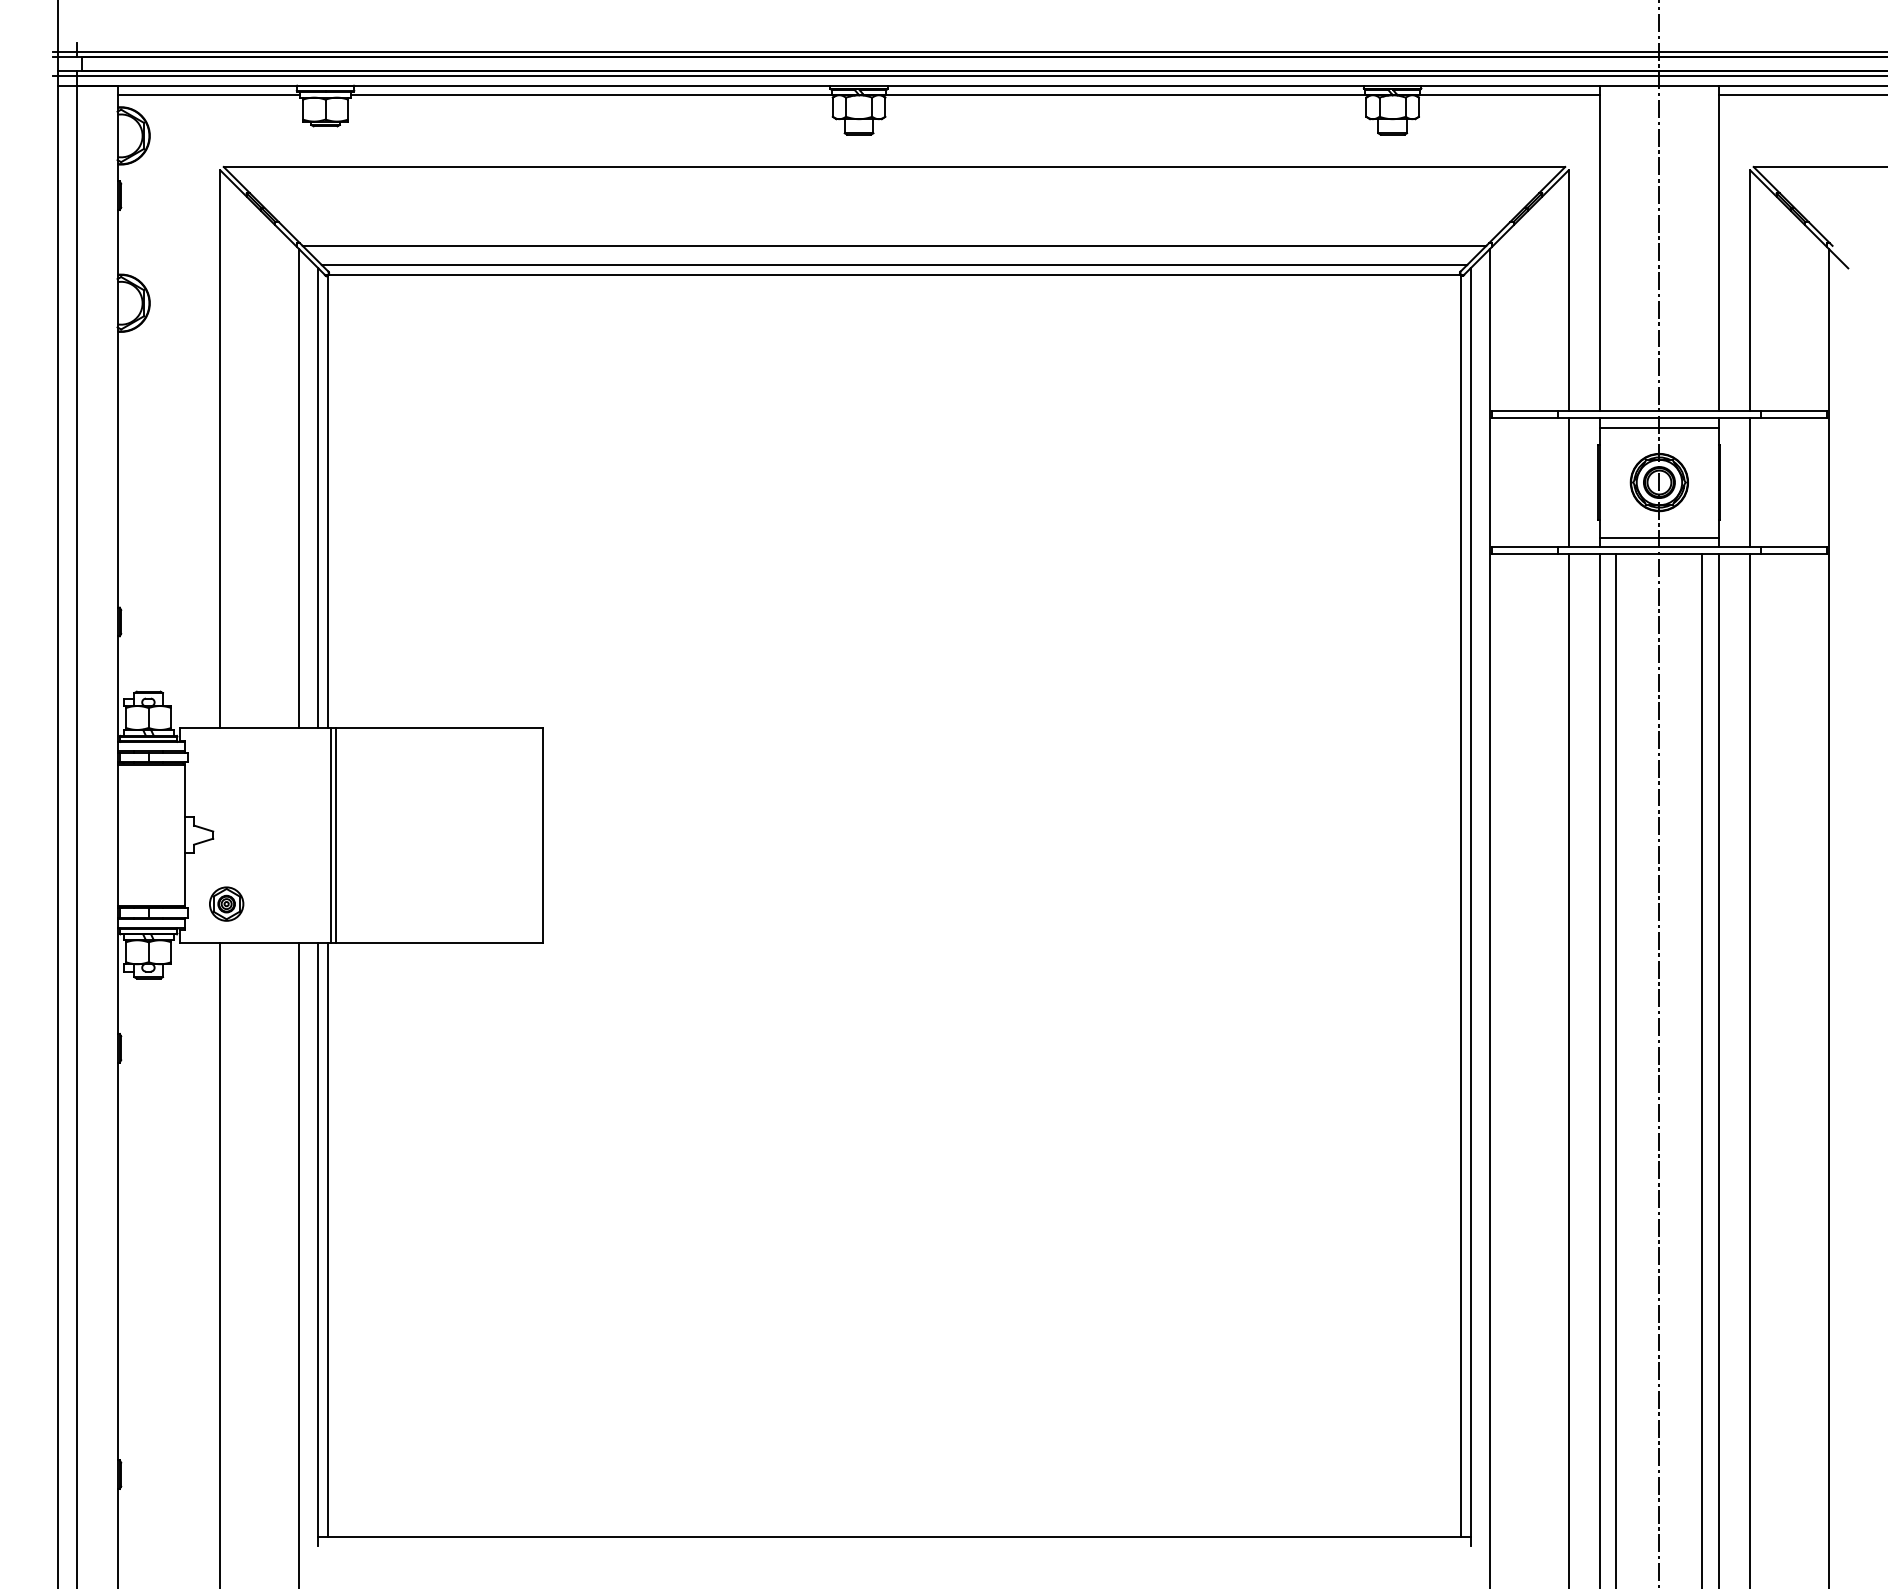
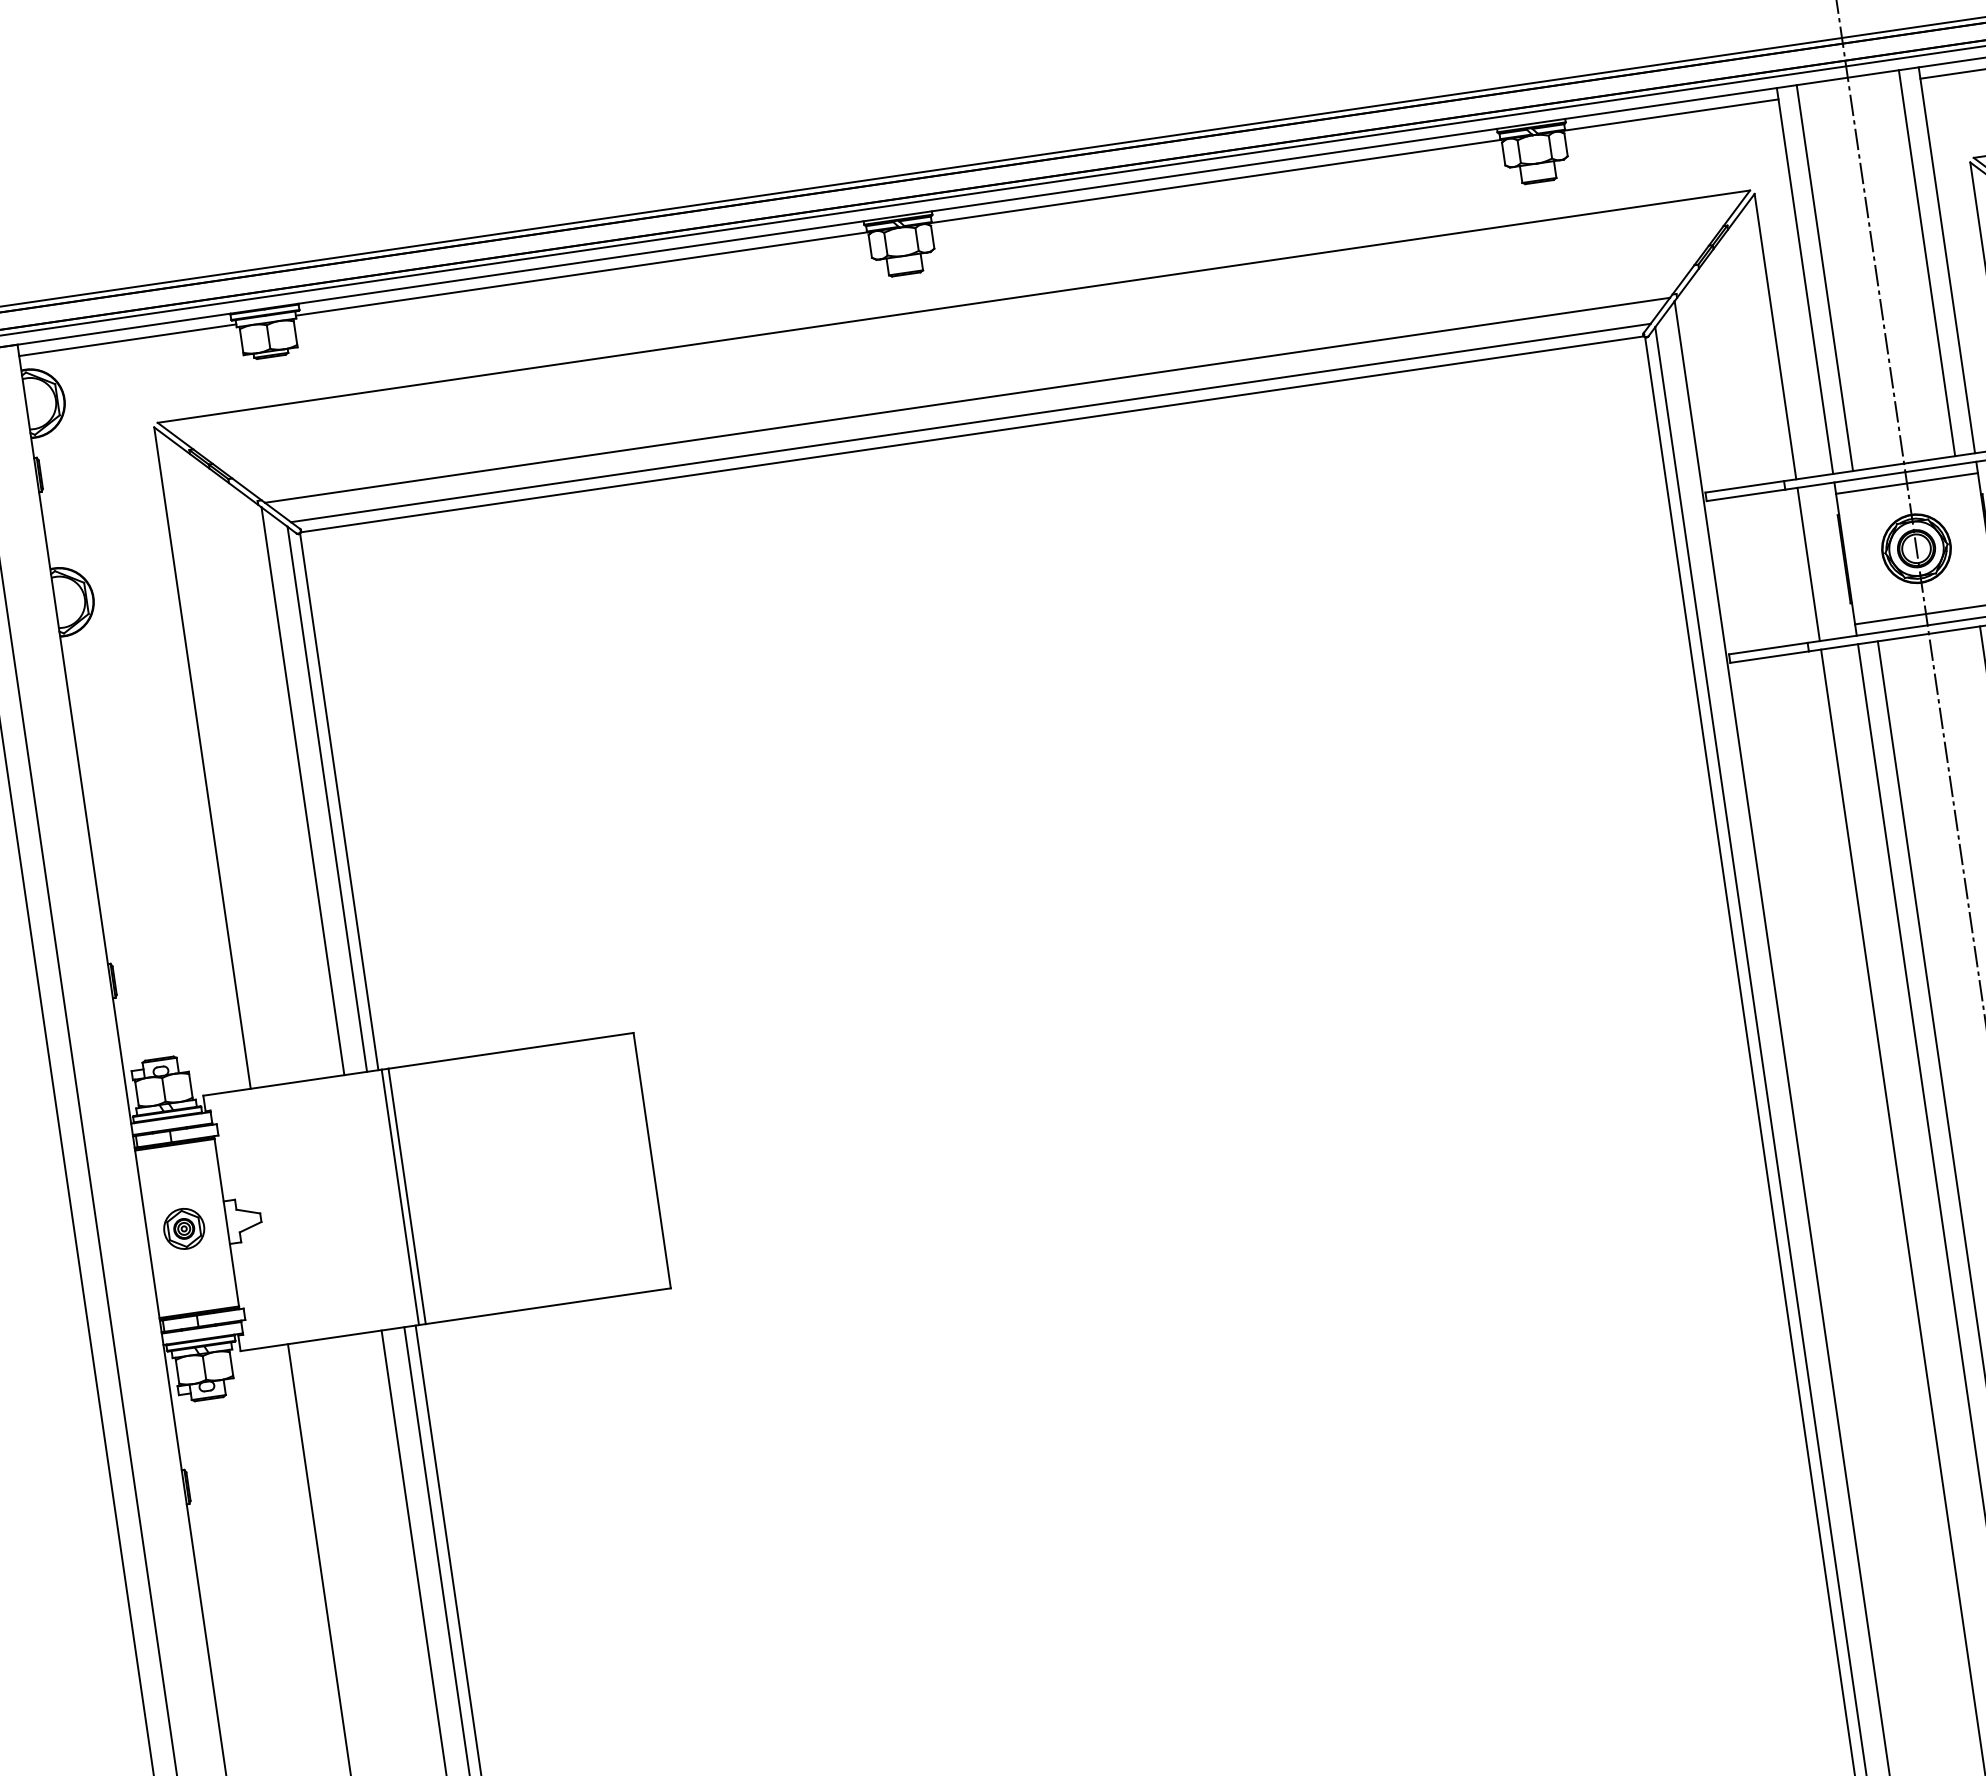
line: (1616, 247) -> (1824, 277), added
line: (1702, 247) -> (1926, 262), added
part: (226, 903) -> (183, 1228), moved

